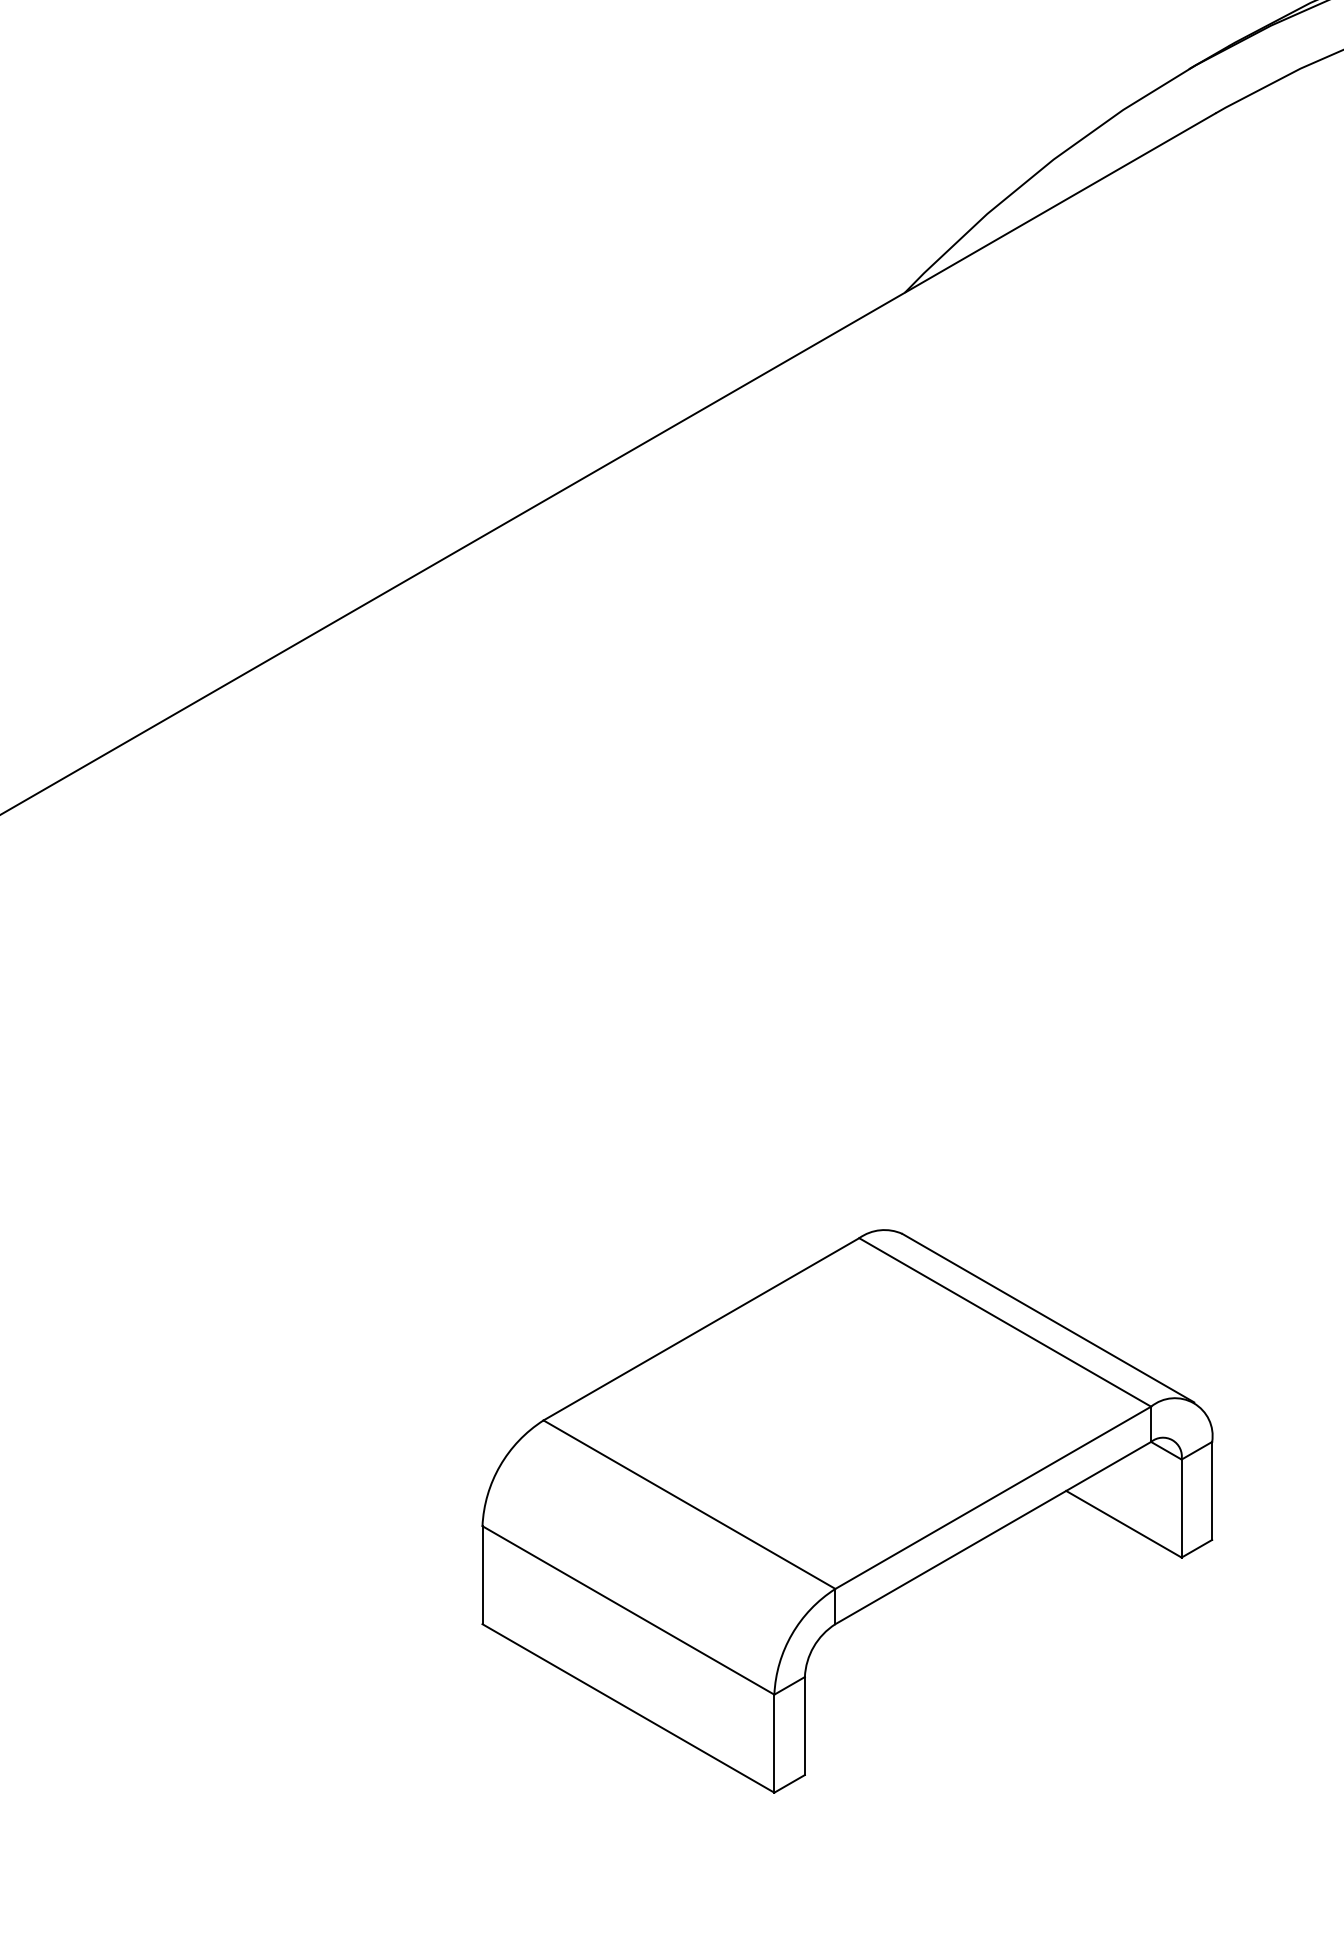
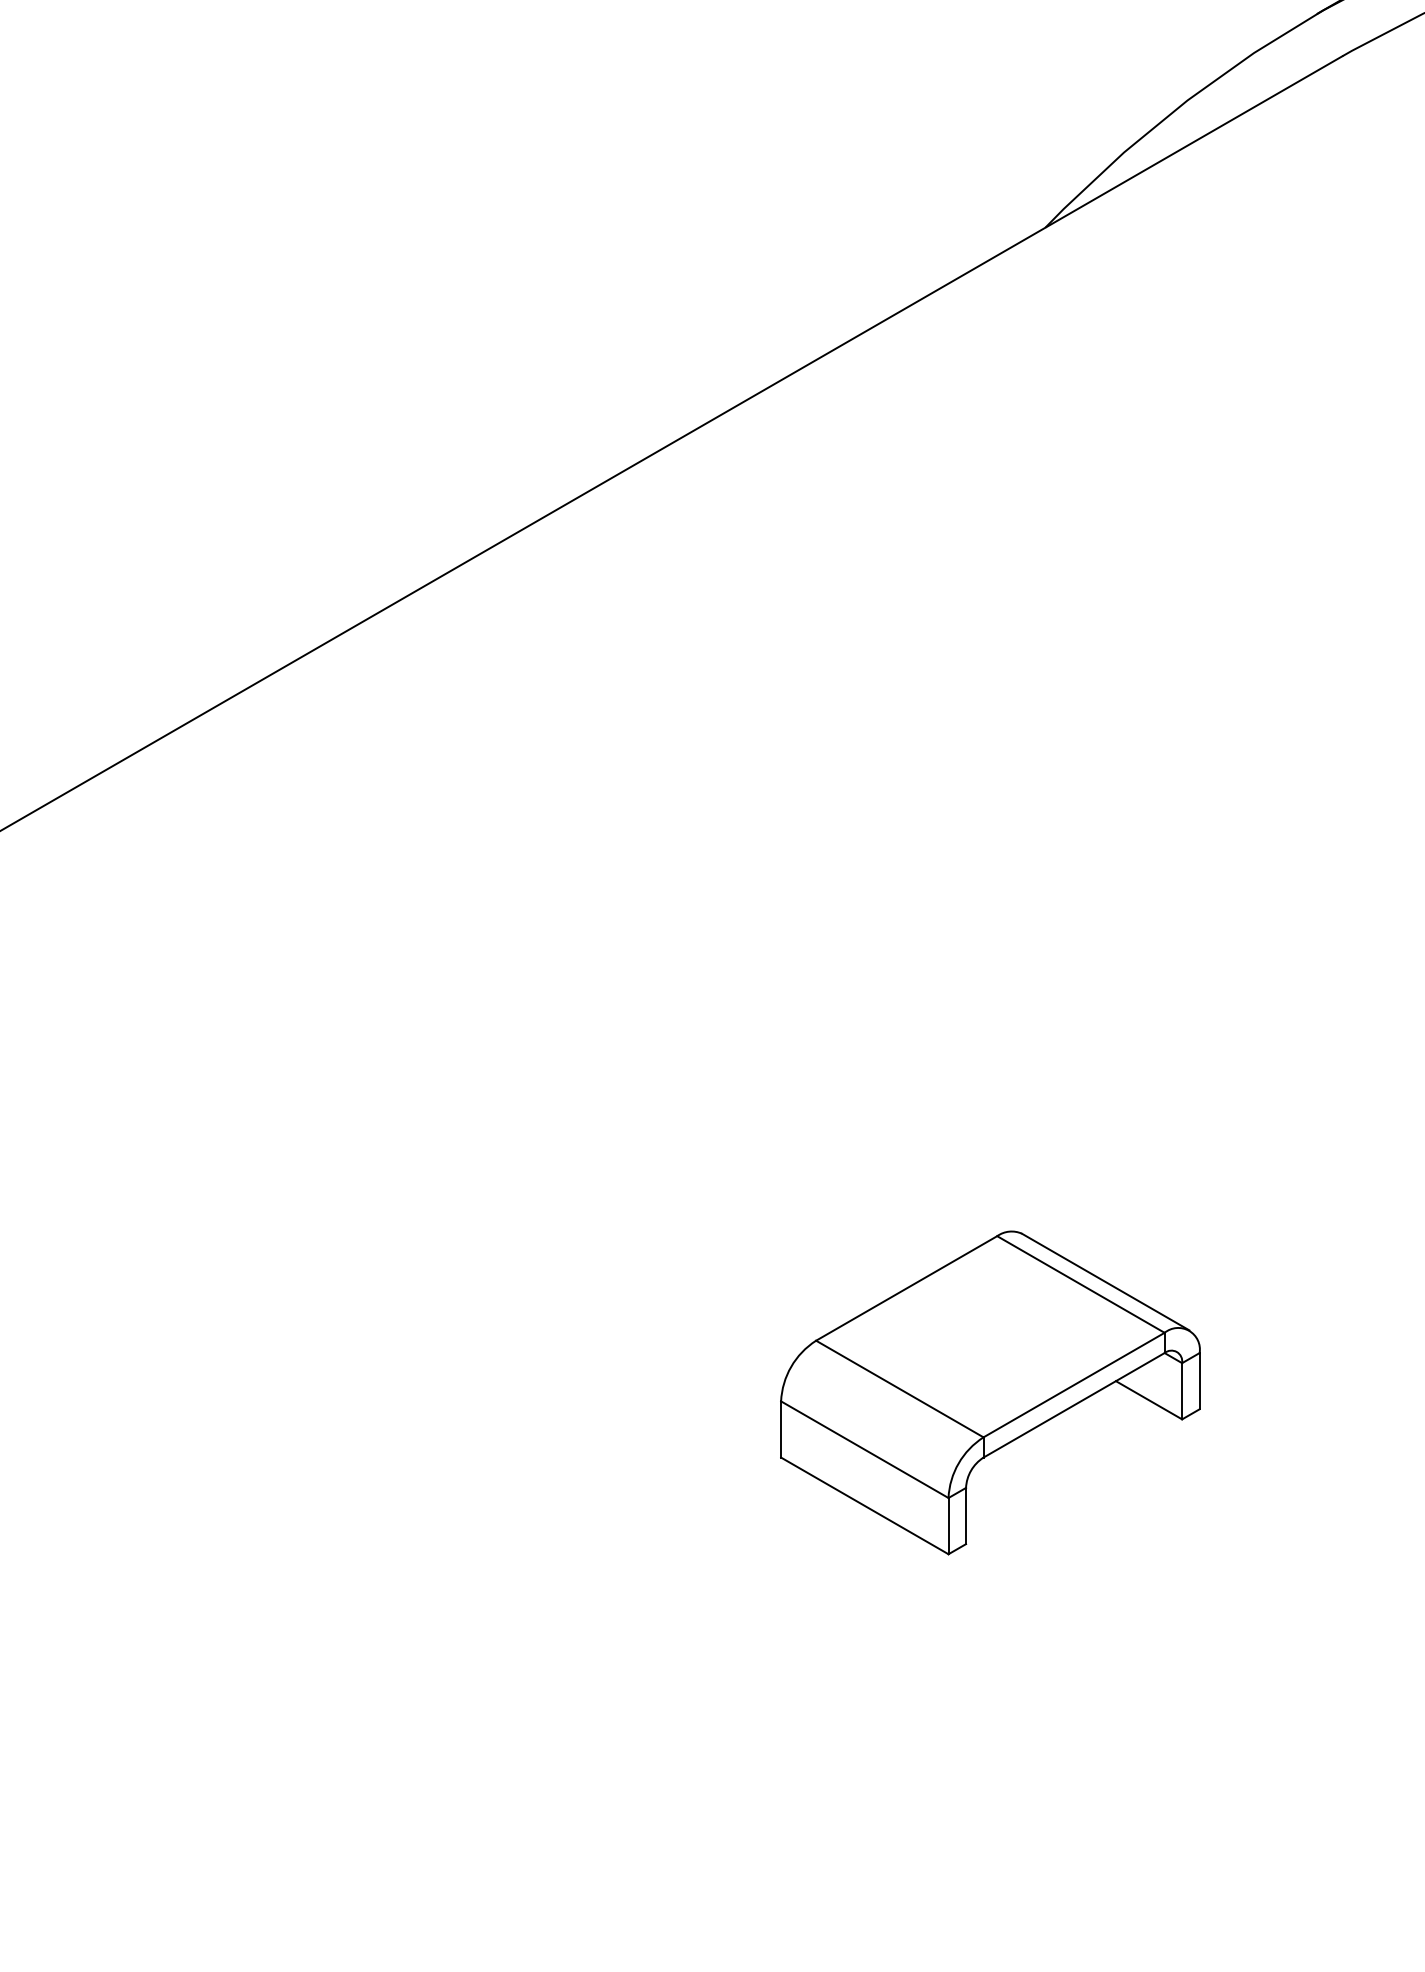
part: (847, 1511) -> (990, 1392), size x0.6

